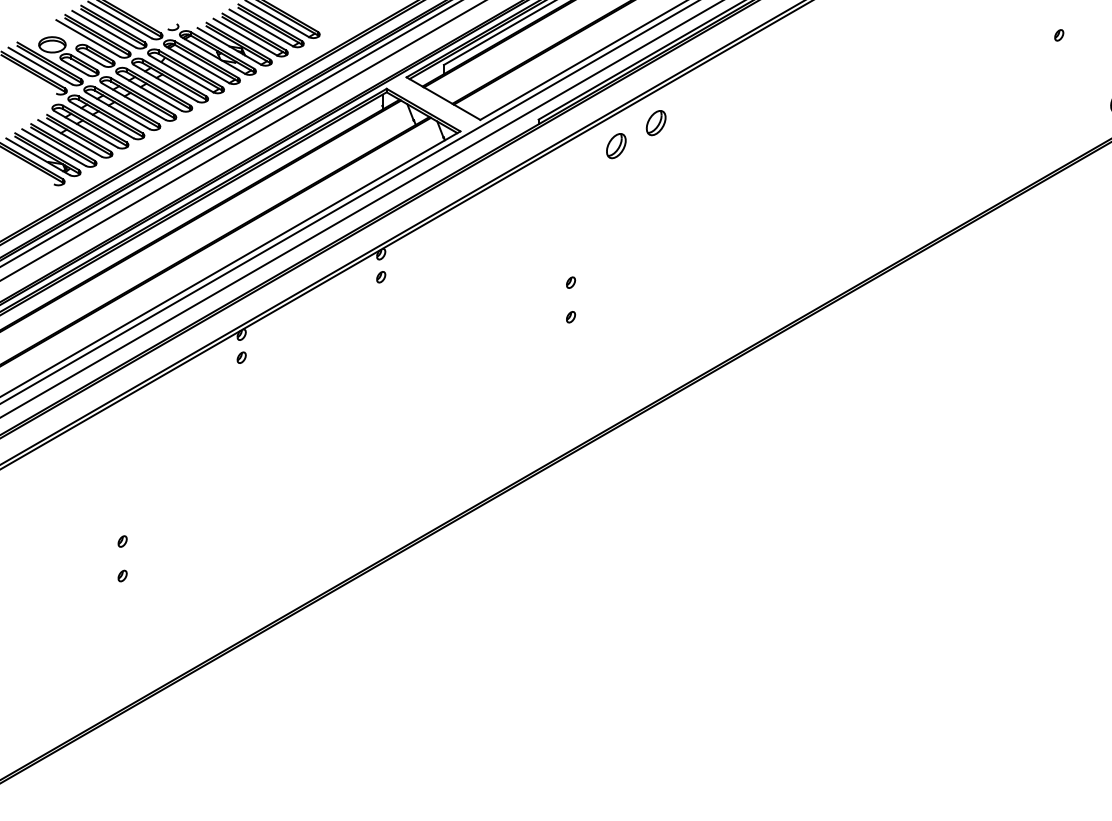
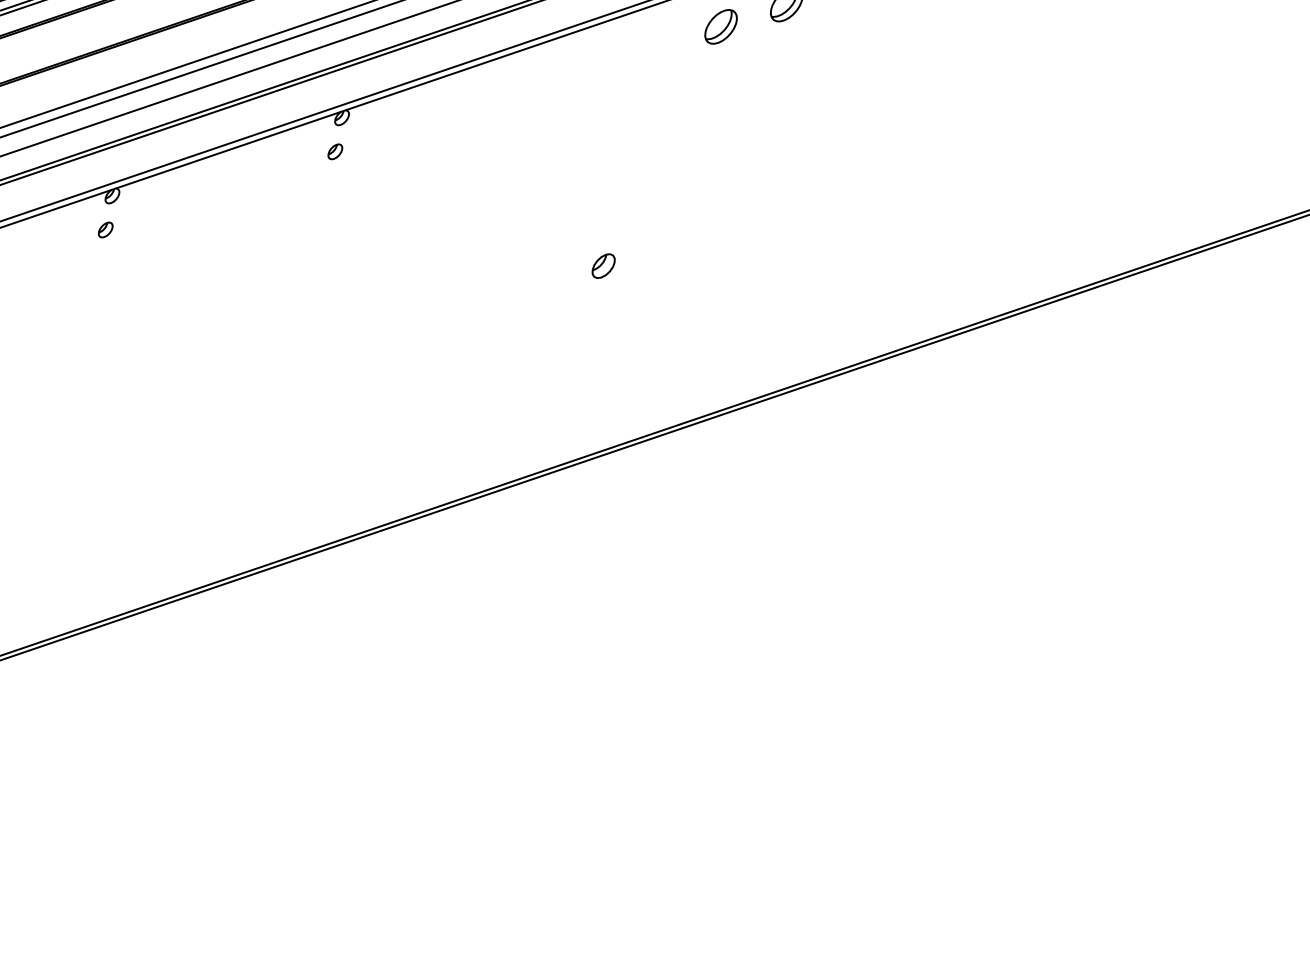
part: (571, 282) -> (614, 215), removed
part: (571, 317) -> (604, 266), size x1.6

